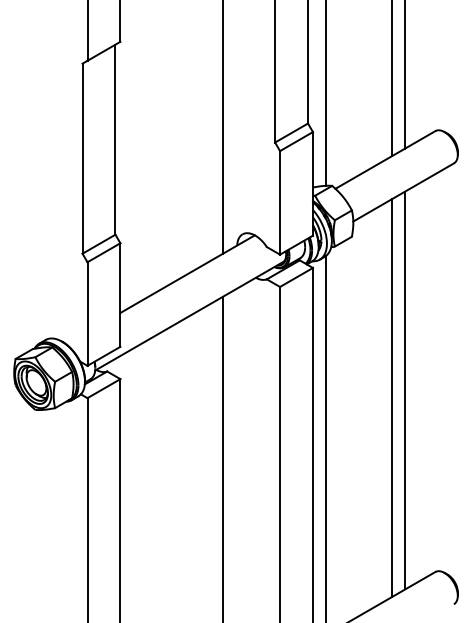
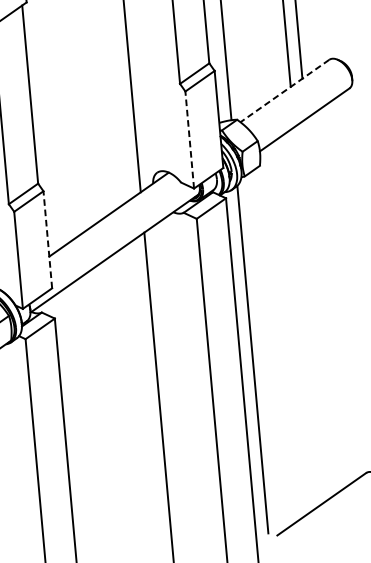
line: (385, 160) -> (285, 91), solid -> dashed
line: (280, 202) -> (190, 139), solid -> dashed
line: (120, 295) -> (47, 240), solid -> dashed
line: (405, 390) -> (323, 305), removed
line: (391, 398) -> (310, 314), removed

